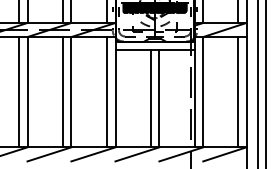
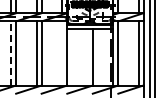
line: (19, 90) -> (11, 52), solid -> dashed
line: (107, 92) -> (62, 53), removed
line: (150, 97) -> (87, 56), removed

